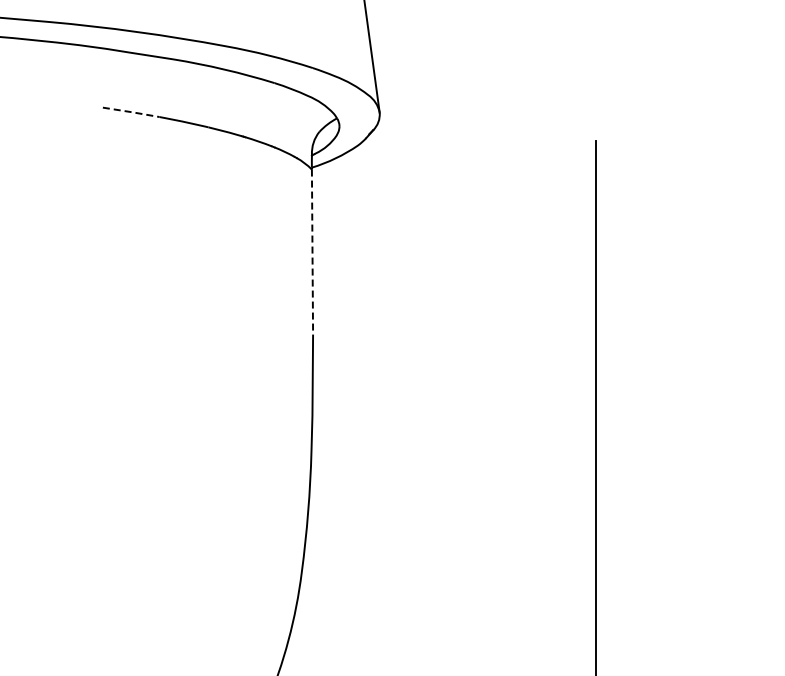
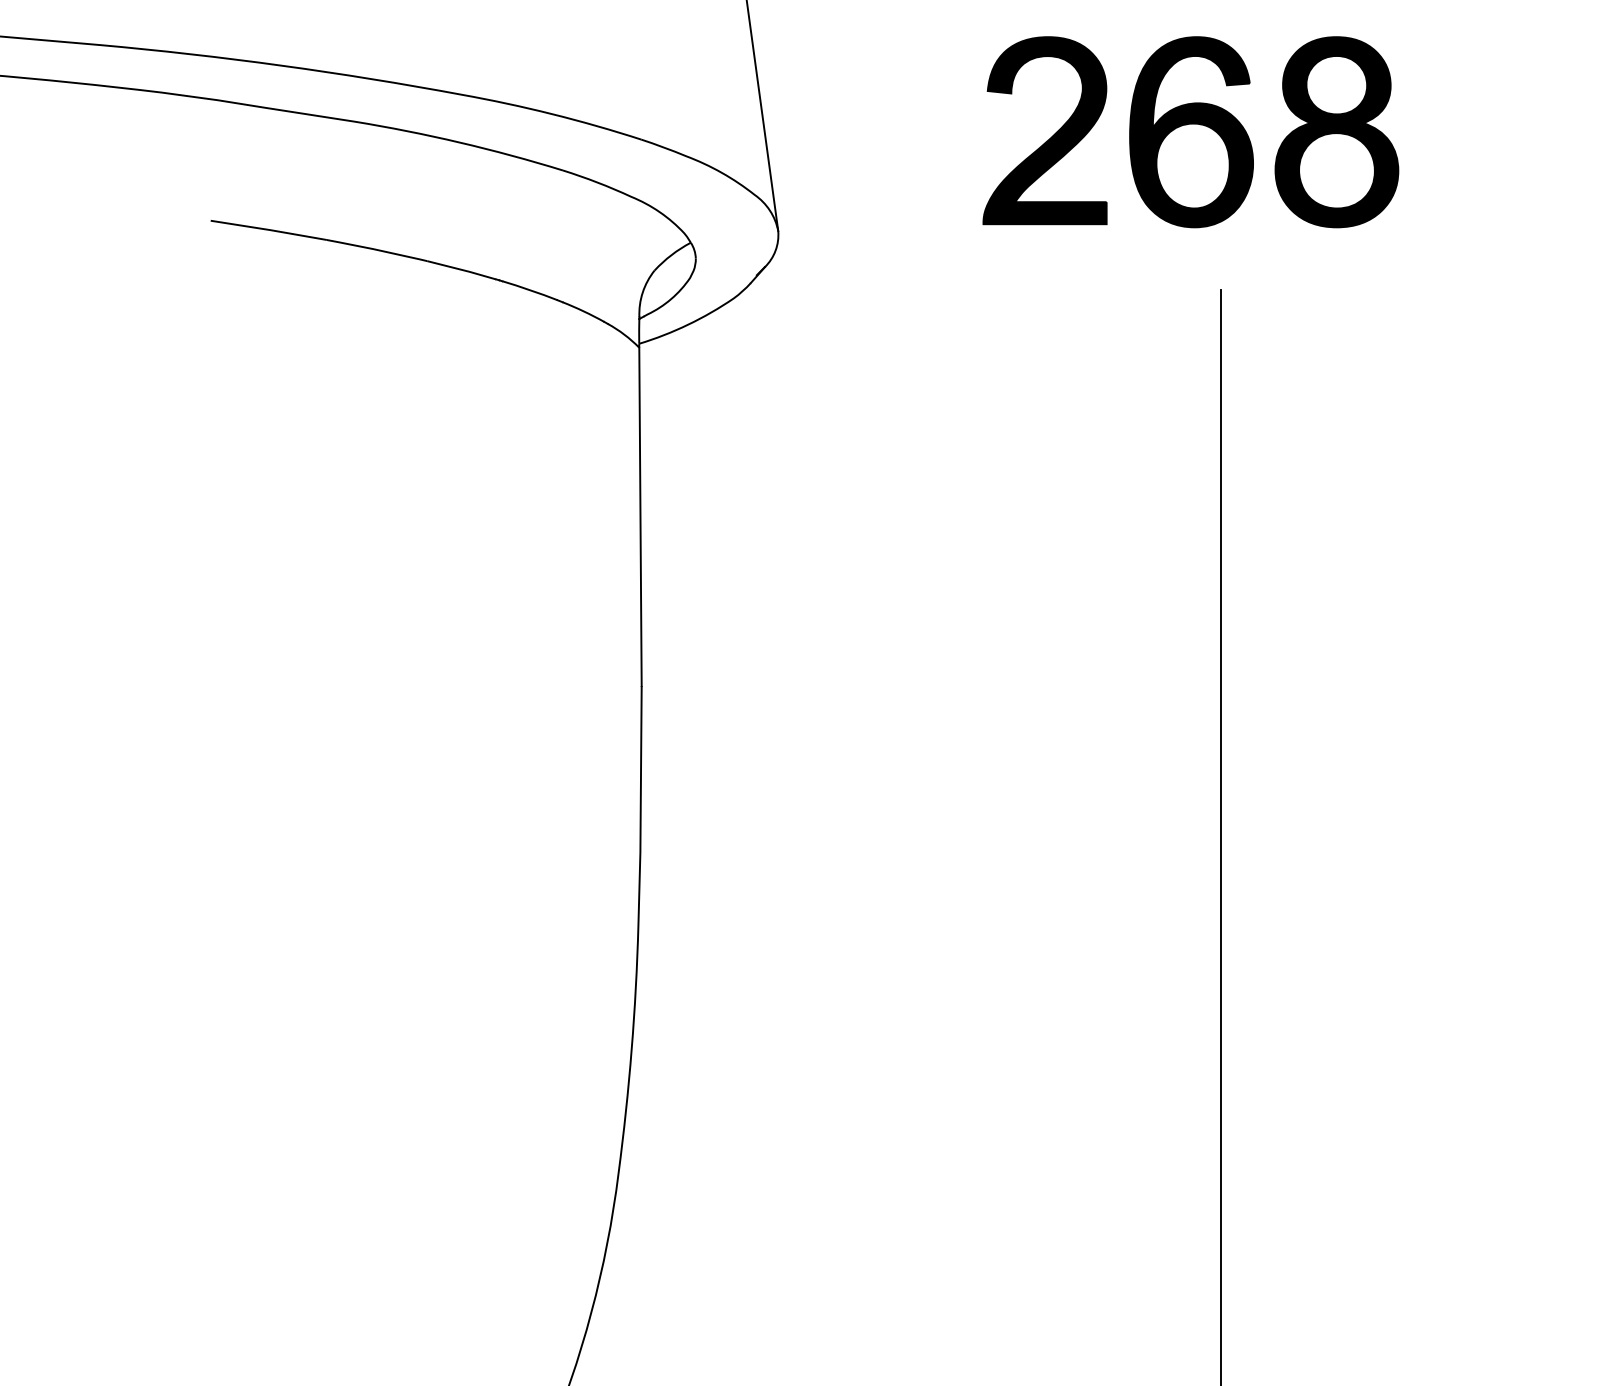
part: (580, 64) -> (1189, 132), added
line: (132, 112) -> (271, 230), dashed -> solid
line: (312, 252) -> (640, 517), dashed -> solid

